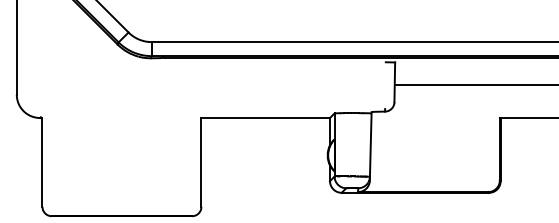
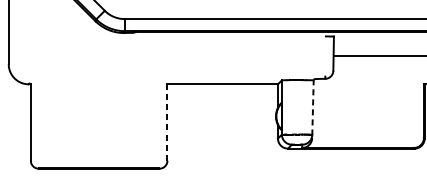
line: (370, 146) -> (312, 108), solid -> dashed
line: (201, 162) -> (167, 122), solid -> dashed

